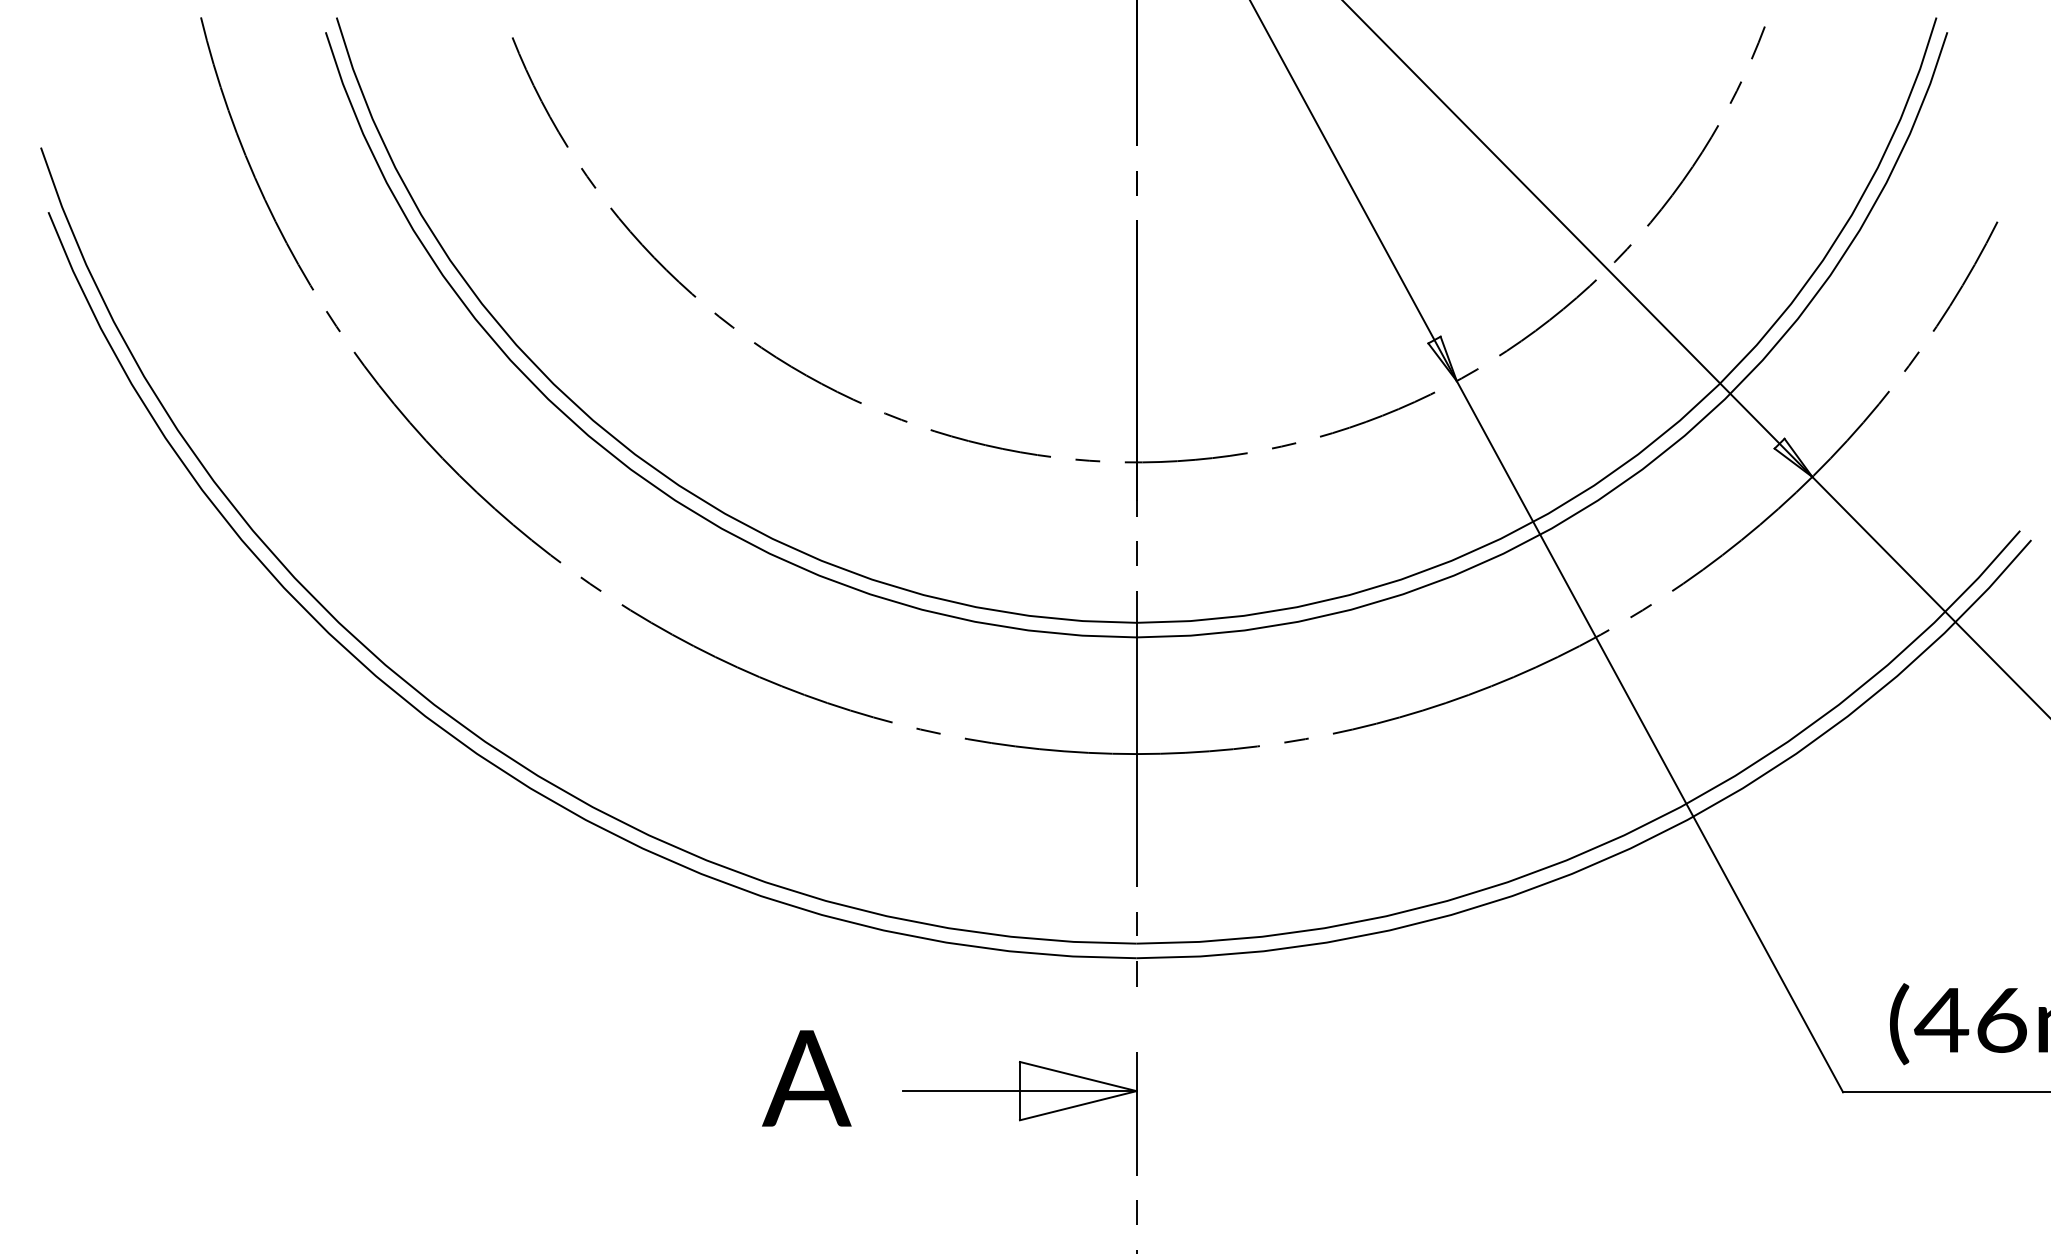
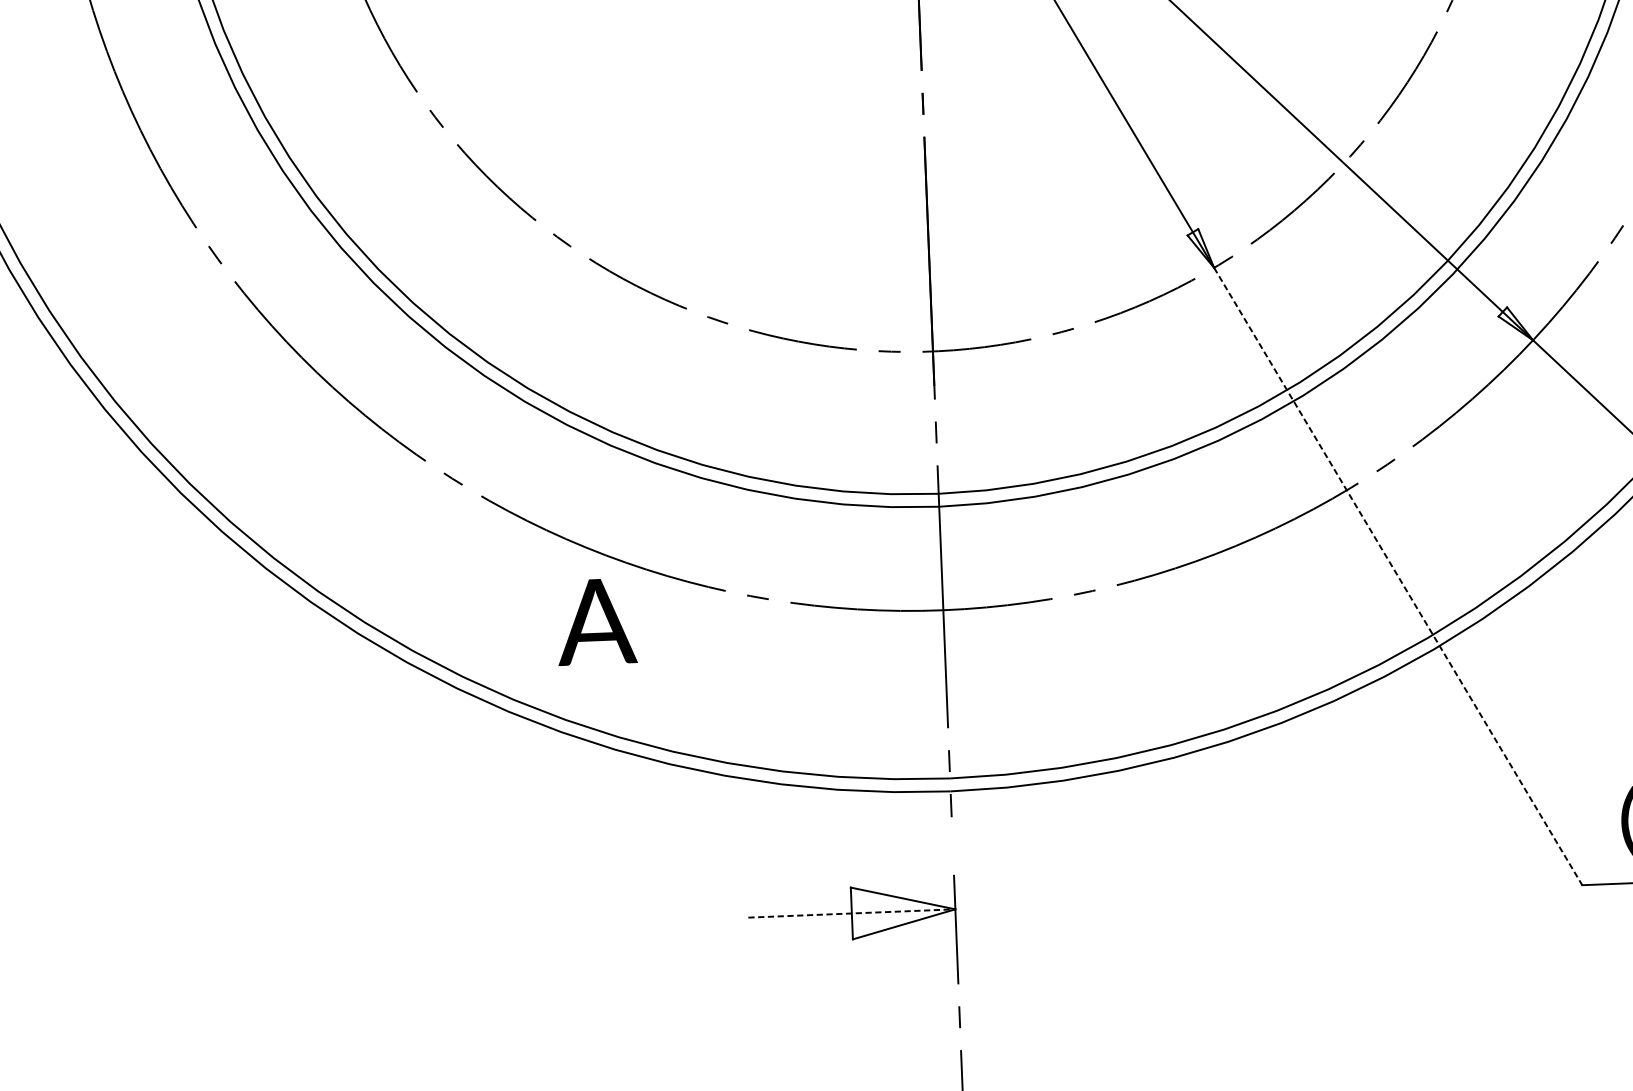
line: (1649, 736) -> (1397, 576), solid -> dashed
text: (806, 1078) -> (596, 621), moved
line: (1019, 1091) -> (851, 913), solid -> dashed

